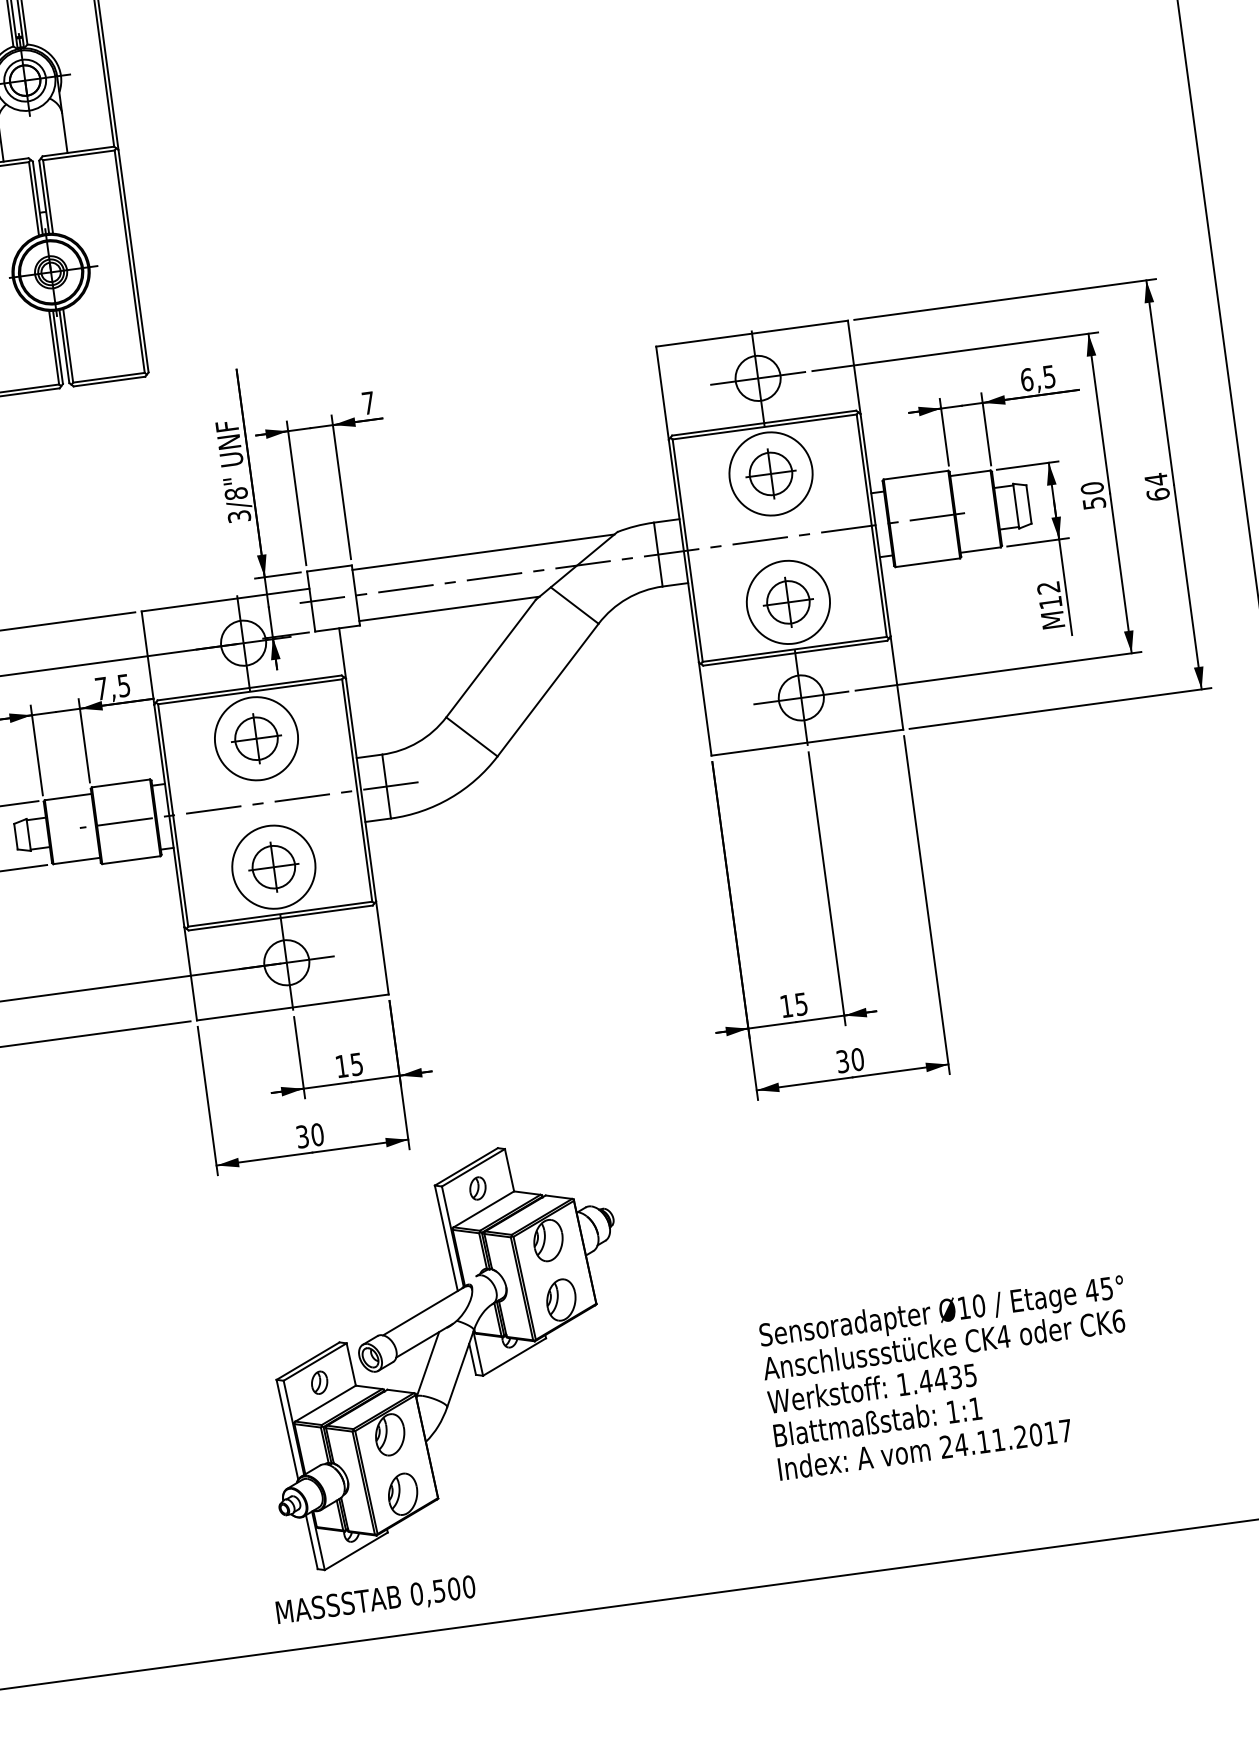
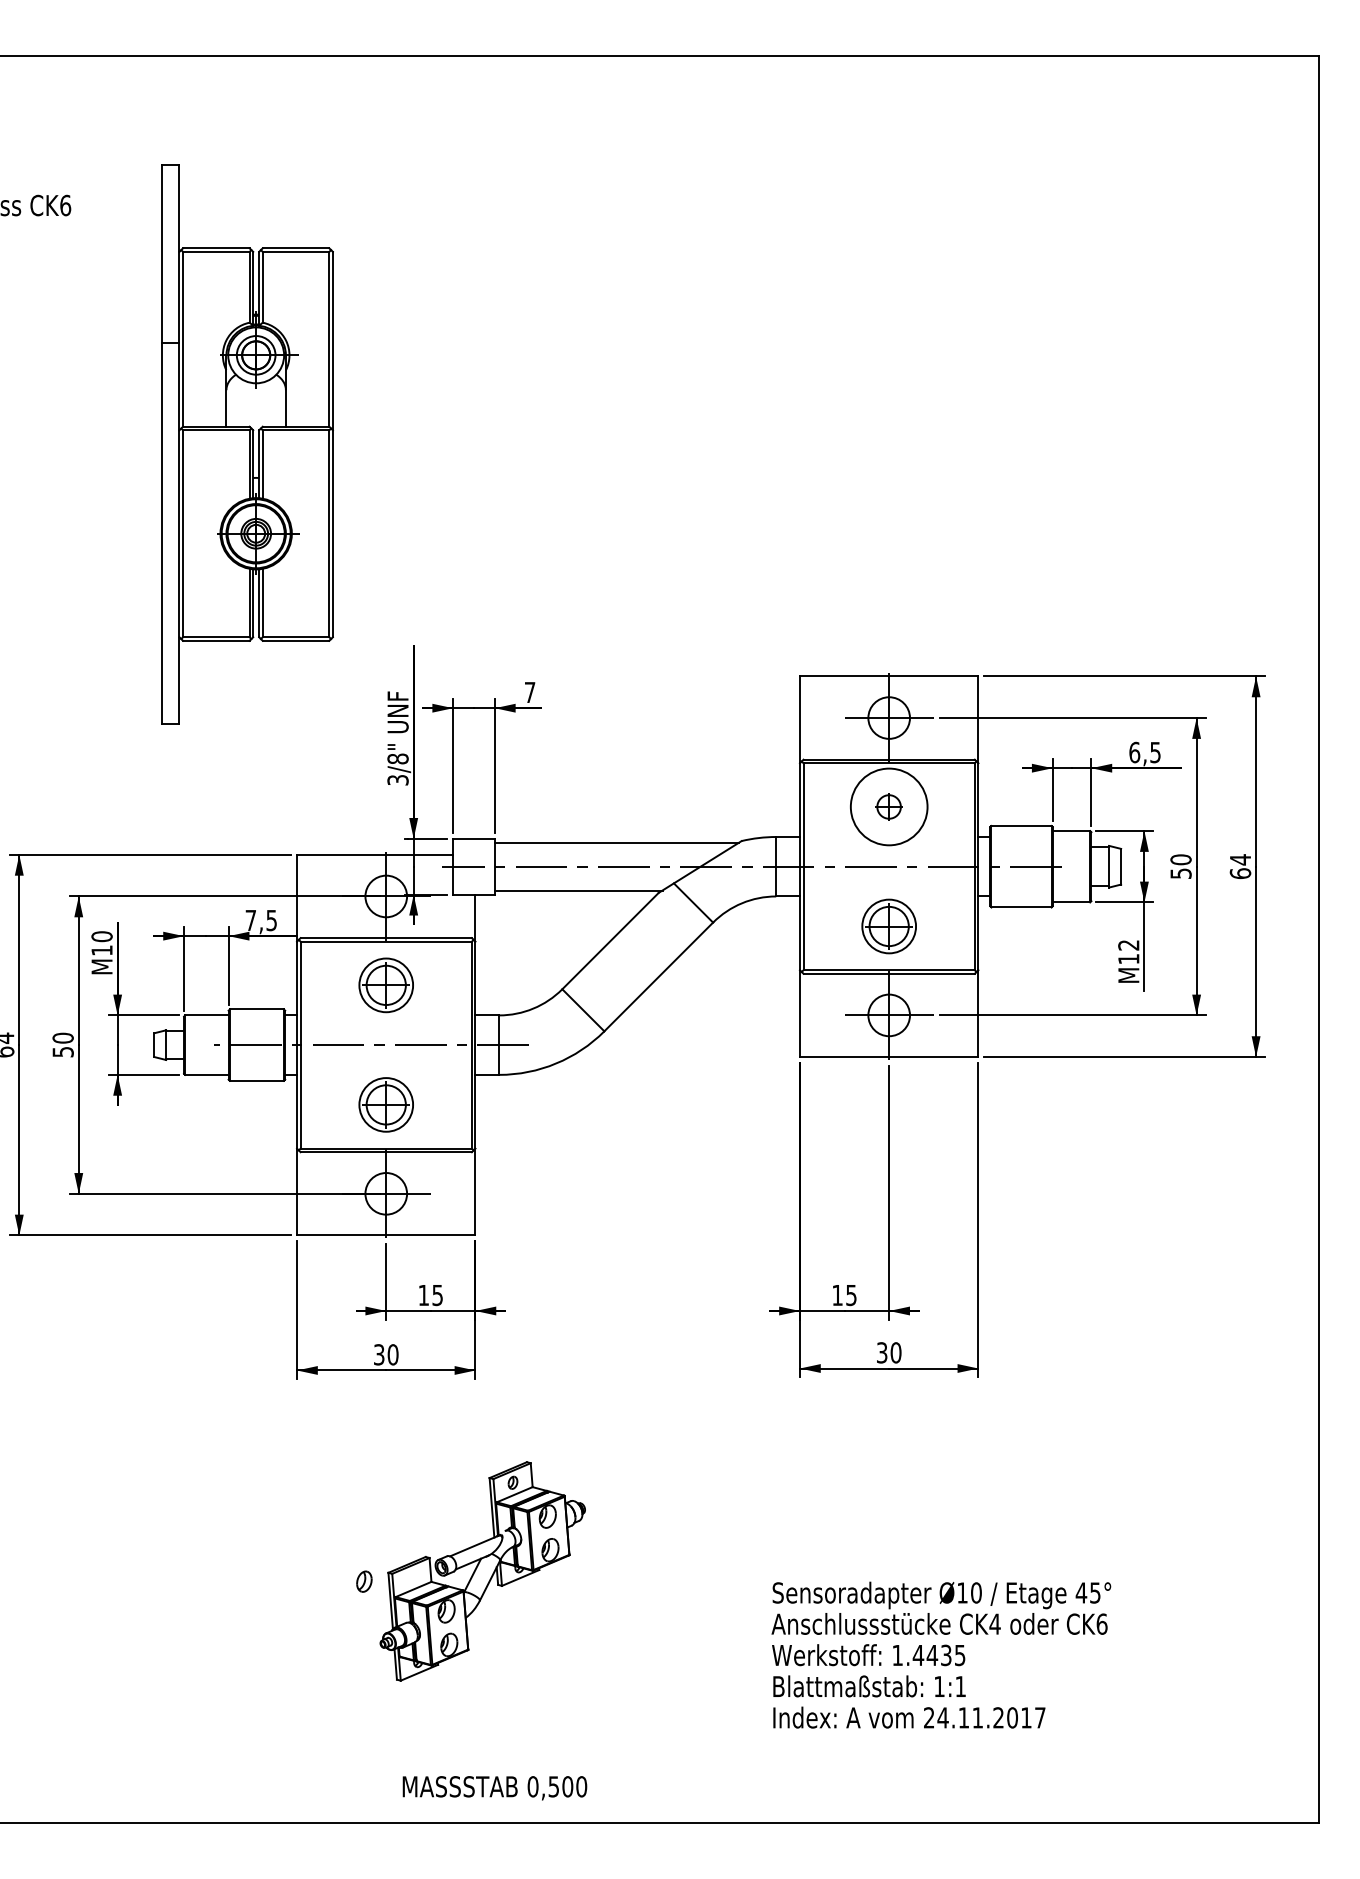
part: (770, 473) -> (888, 806), size x0.6
circle: (787, 602) -> (888, 926), size x0.7
circle: (255, 738) -> (385, 985), size x0.7
circle: (273, 866) -> (385, 1104), size x0.7
part: (445, 1354) -> (482, 1571), size x0.6
text: (375, 1601) -> (494, 1788), moved

